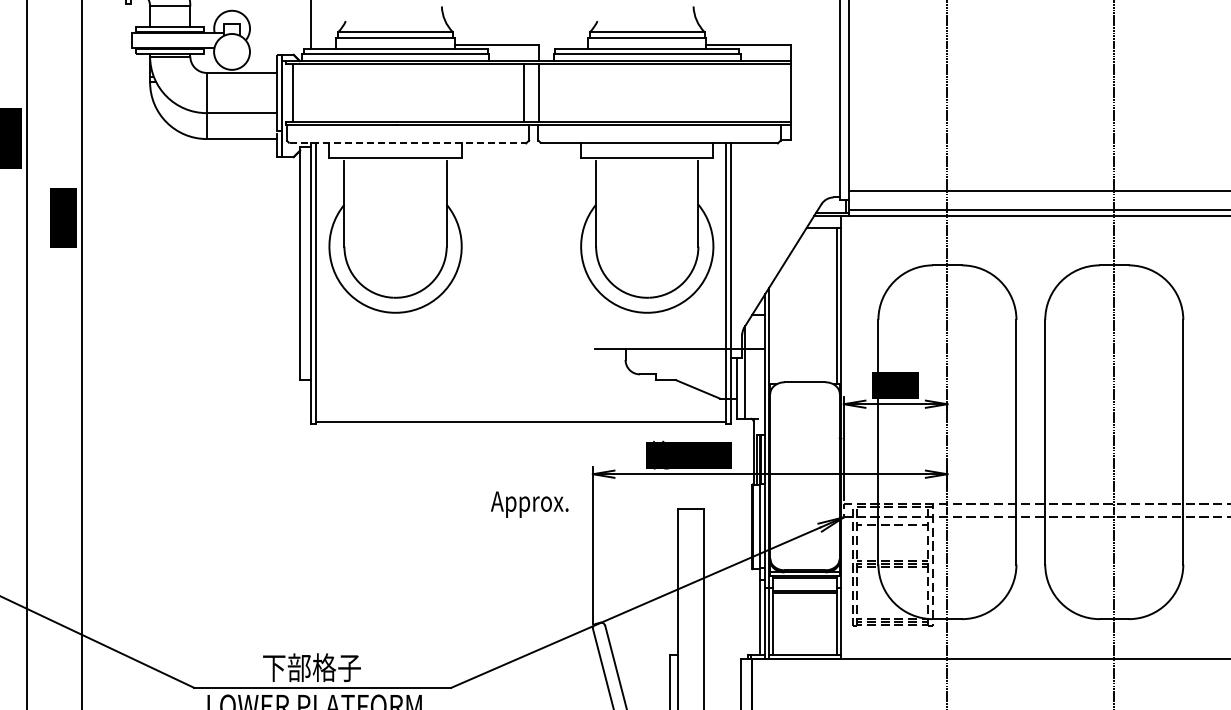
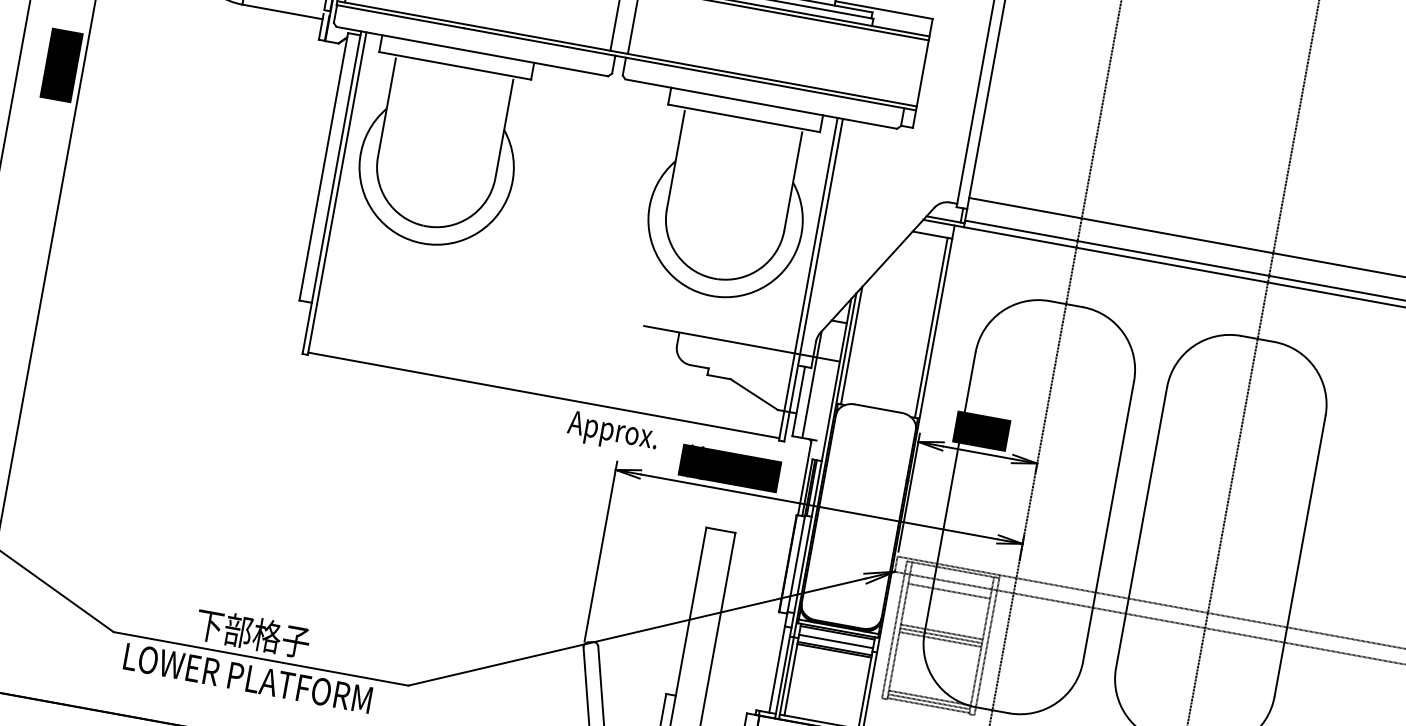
line: (408, 143) -> (473, 51), dashed -> solid
line: (772, 333) -> (851, 345), added
text: (529, 504) -> (612, 432), moved
line: (804, 585) -> (835, 641), added

